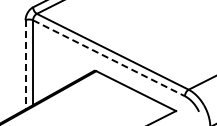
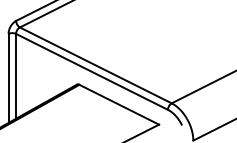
line: (109, 57) -> (92, 71), dashed -> solid
line: (25, 64) -> (8, 78), dashed -> solid

